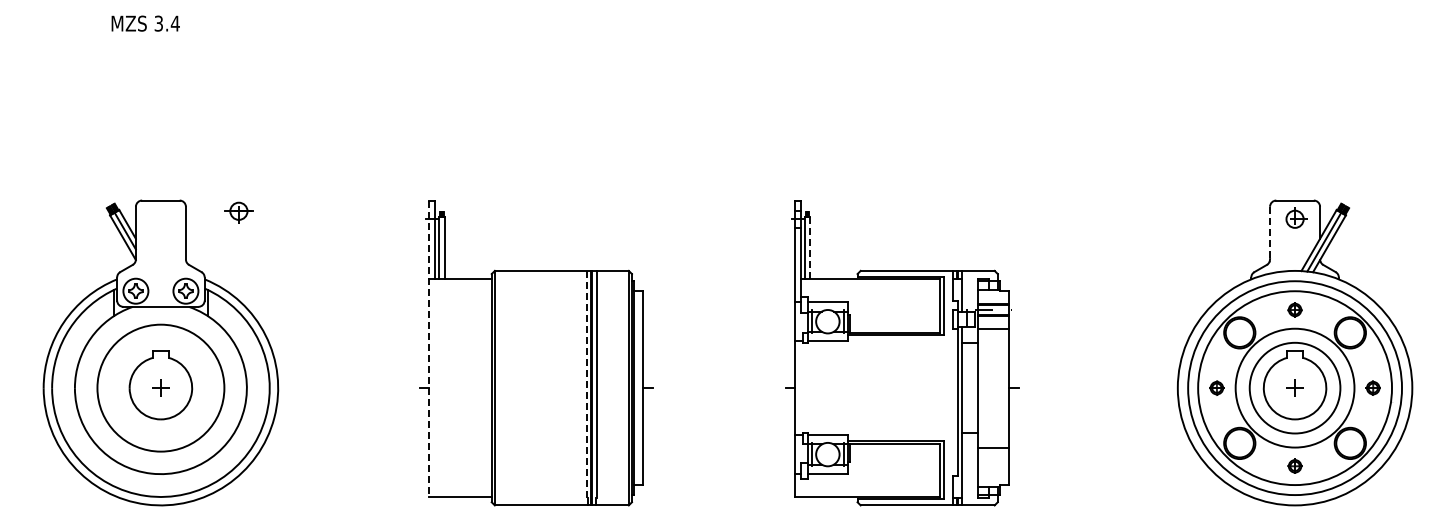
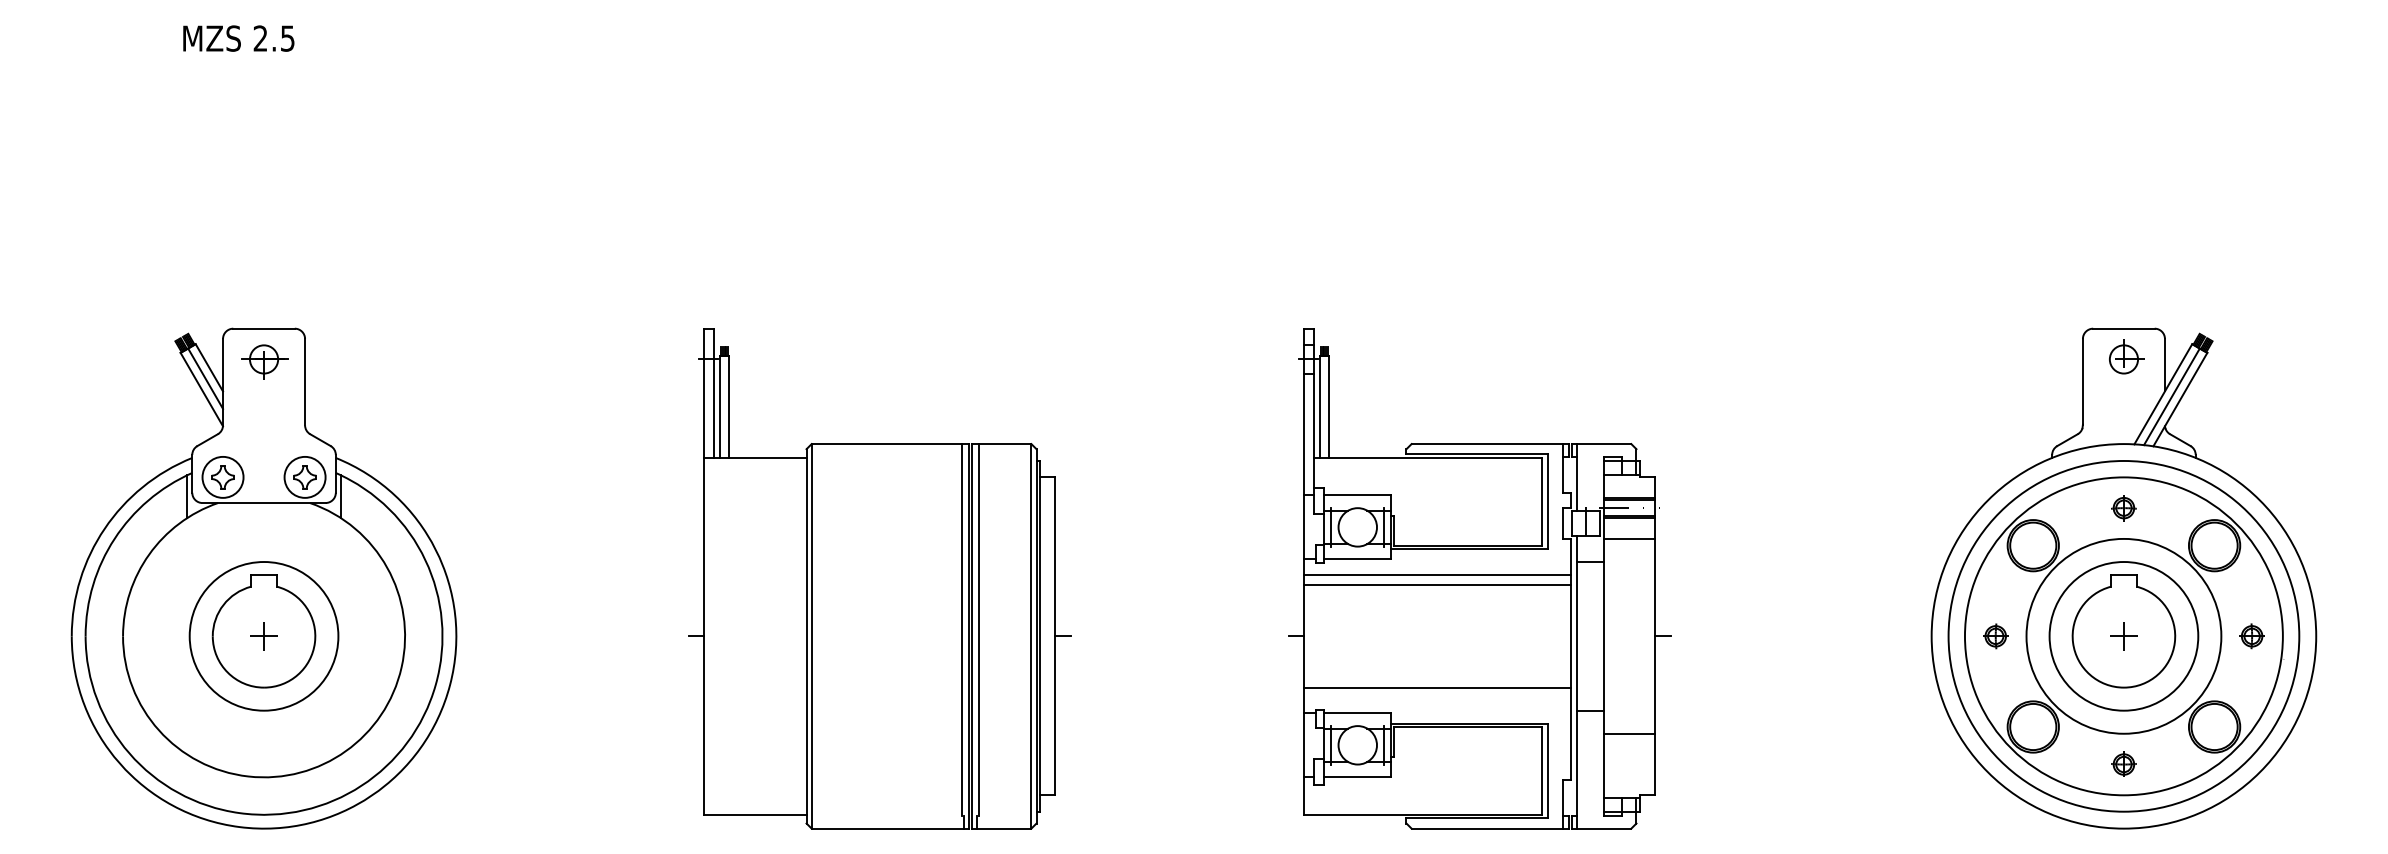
text: (166, 23) -> (273, 38), 3.4 -> 2.5
part: (238, 212) -> (263, 361), moved
line: (1270, 233) -> (2083, 382), dashed -> solid
line: (810, 248) -> (1329, 407), dashed -> solid
line: (429, 349) -> (704, 572), dashed -> solid
line: (876, 350) -> (1437, 574), added
line: (876, 356) -> (1437, 584), added
line: (586, 384) -> (961, 630), dashed -> solid
circle: (160, 387) -> (263, 635), size x0.71
line: (876, 419) -> (1437, 687), added

